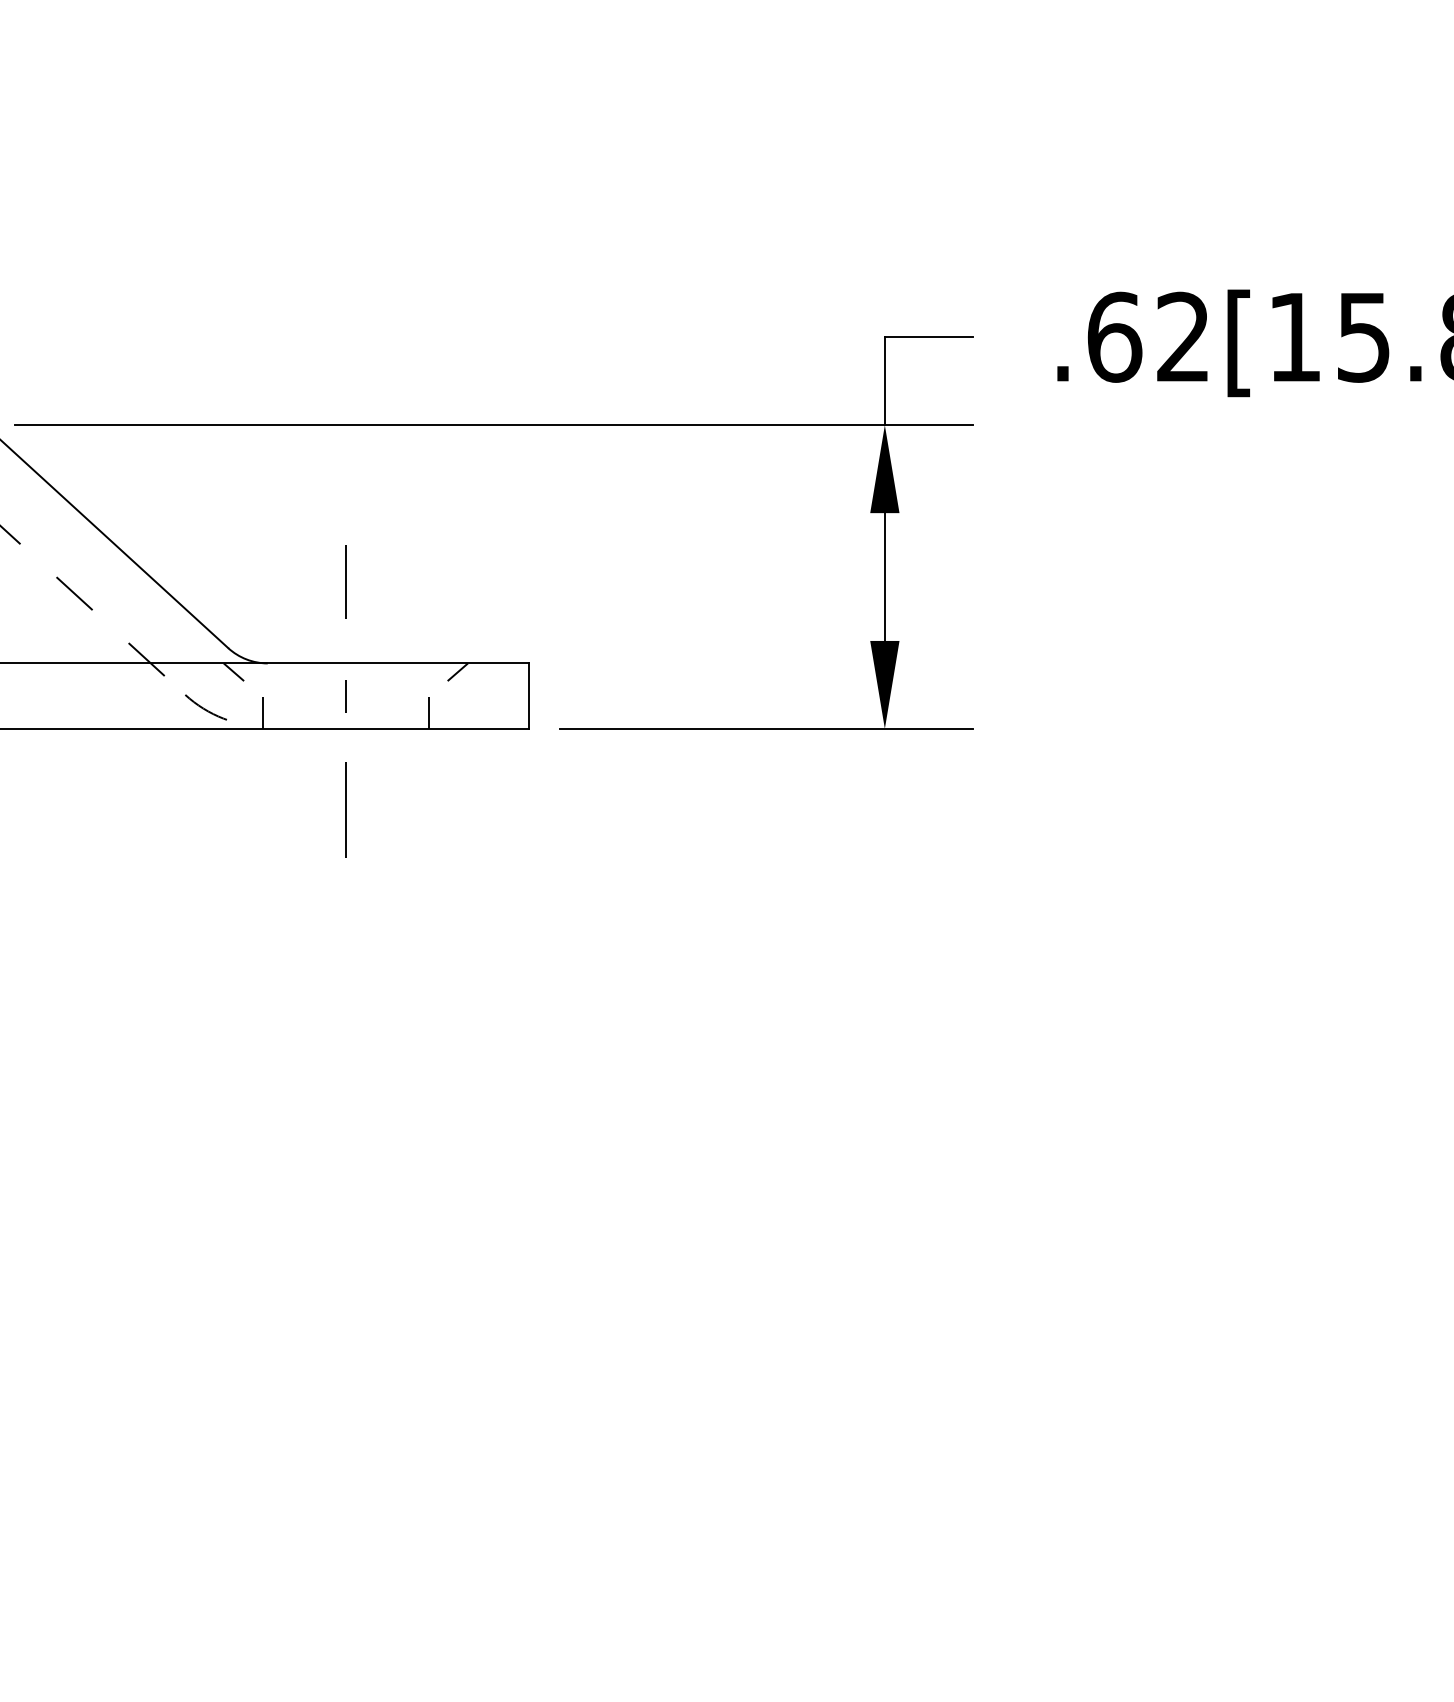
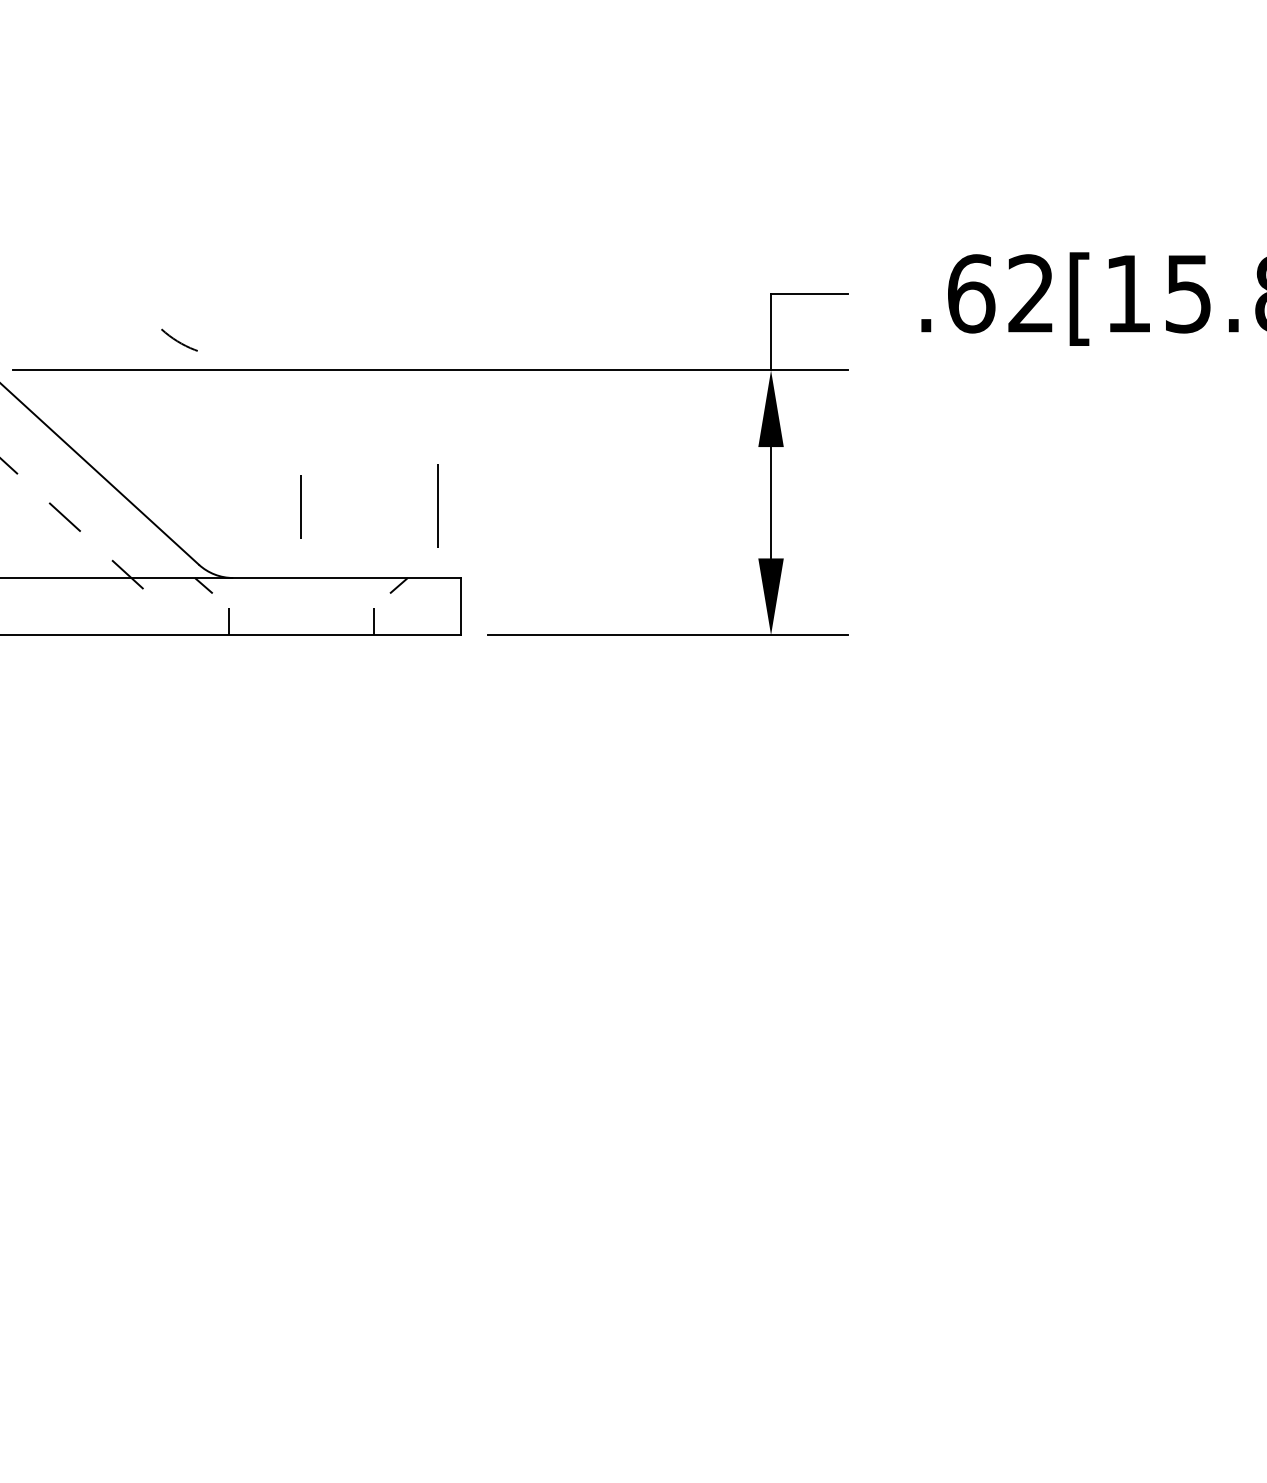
line: (345, 696) -> (301, 606), removed
arc: (205, 708) -> (179, 341), moved
line: (345, 809) -> (437, 505), moved

